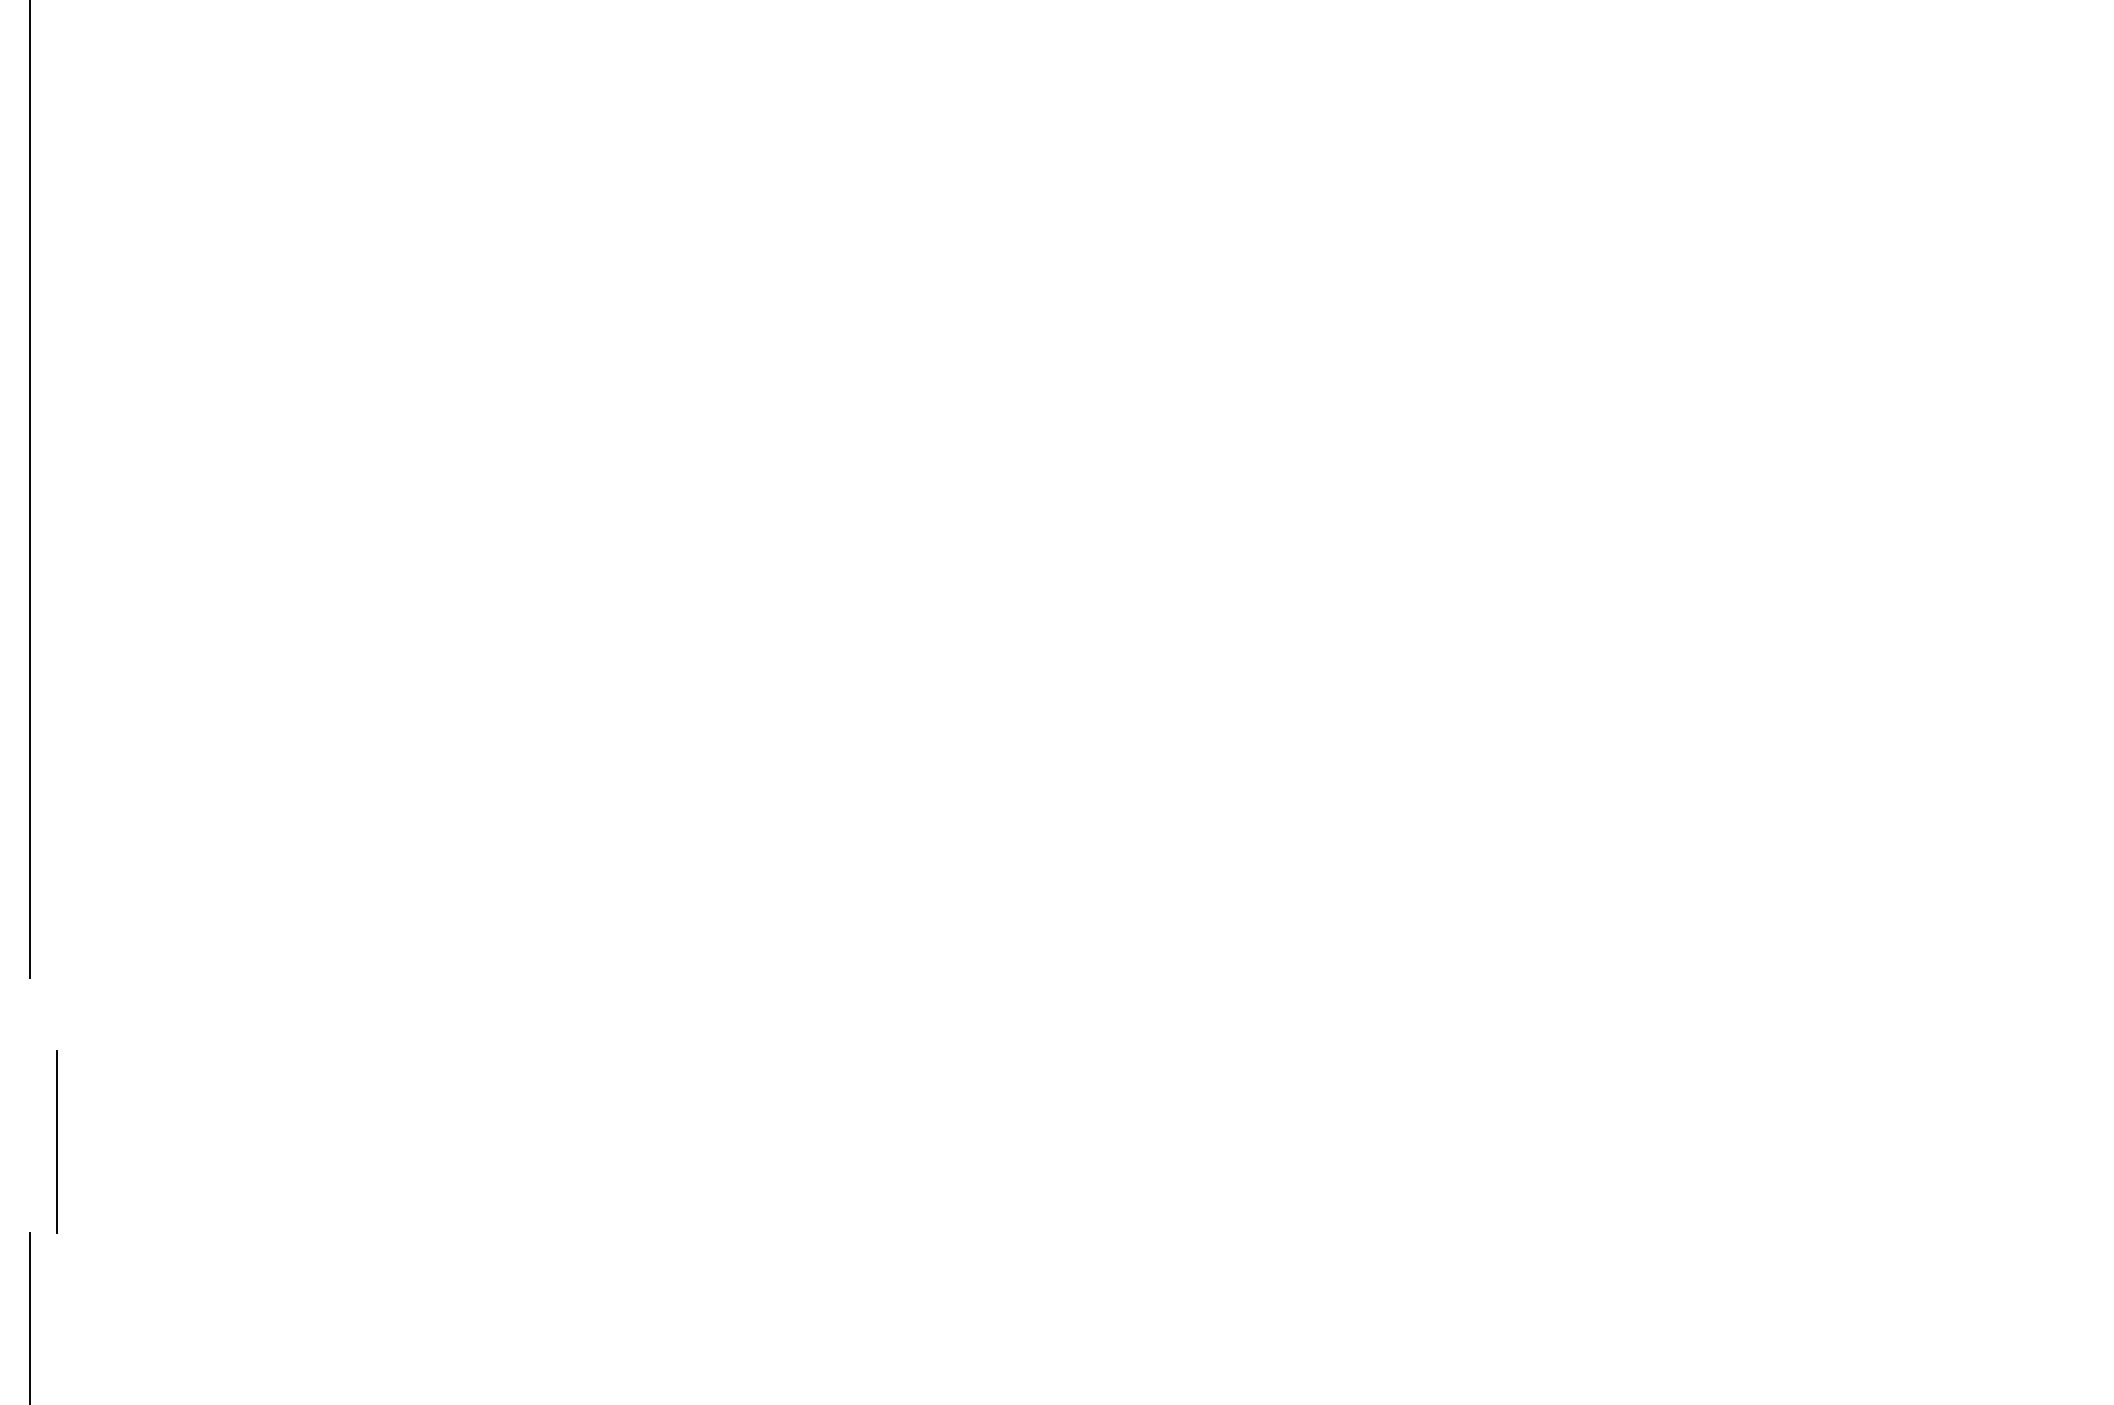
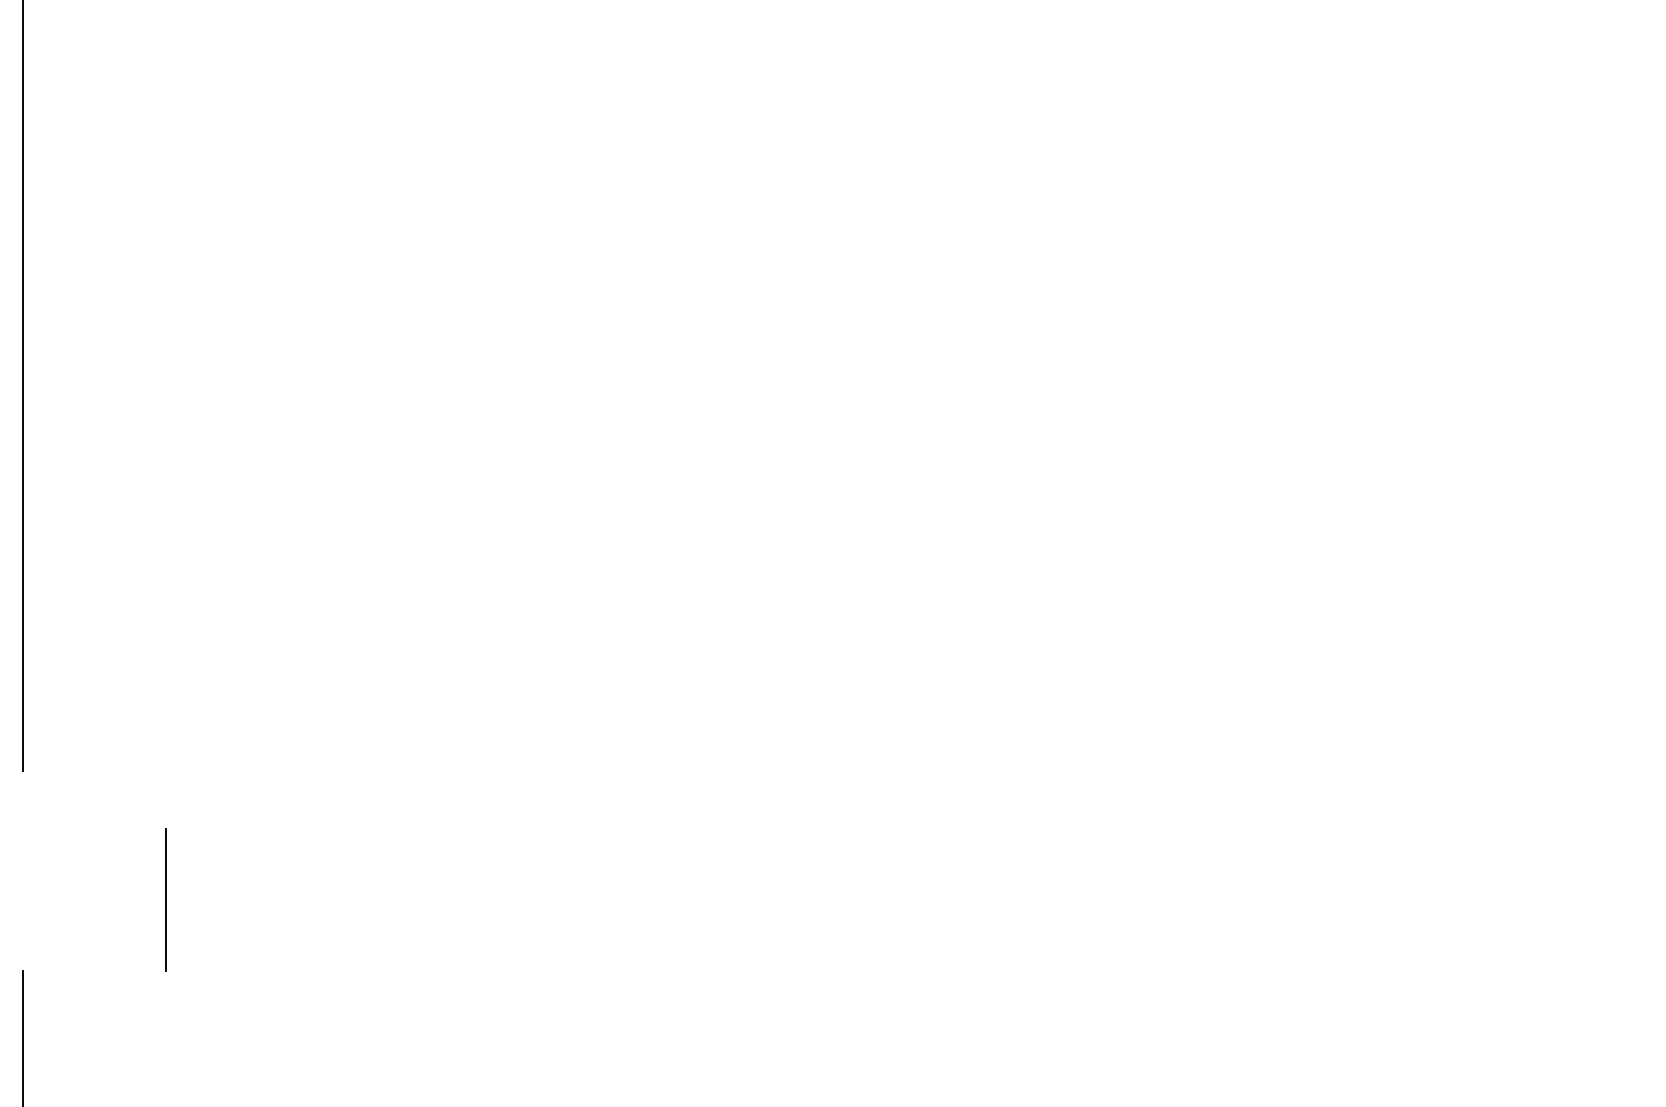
line: (56, 1141) -> (165, 899), moved

